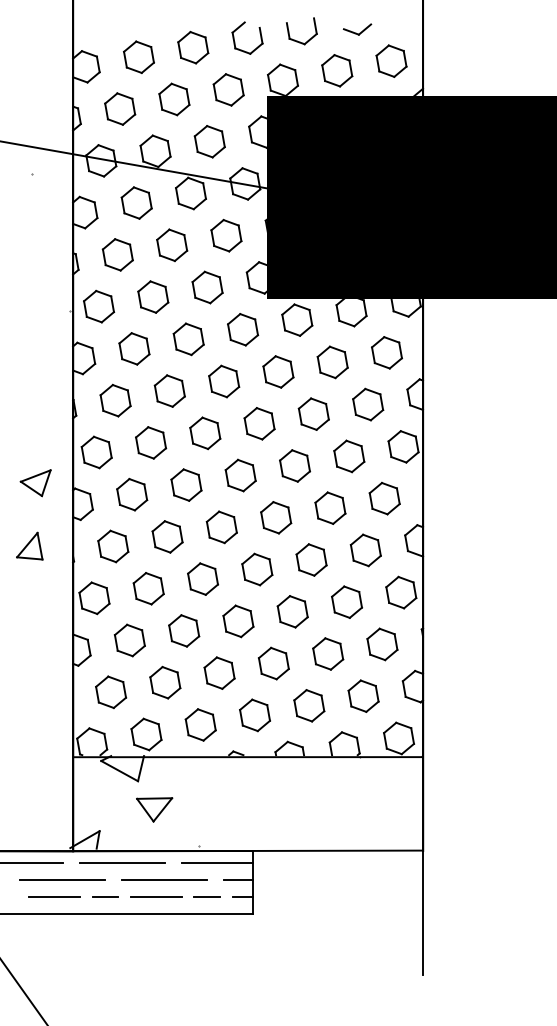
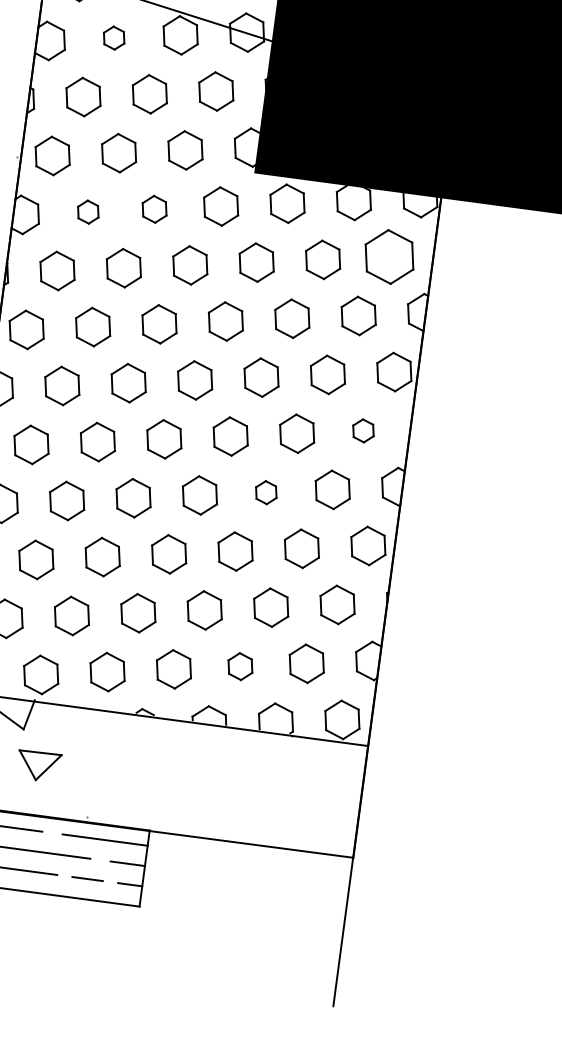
part: (136, 202) -> (114, 37), size x0.6
part: (188, 339) -> (154, 209), size x0.7
part: (134, 348) -> (88, 211), size x0.6
part: (386, 352) -> (388, 256), size x1.4
part: (384, 498) -> (363, 430), size x0.6
part: (311, 559) -> (266, 492), size x0.6
part: (309, 705) -> (240, 666), size x0.7

